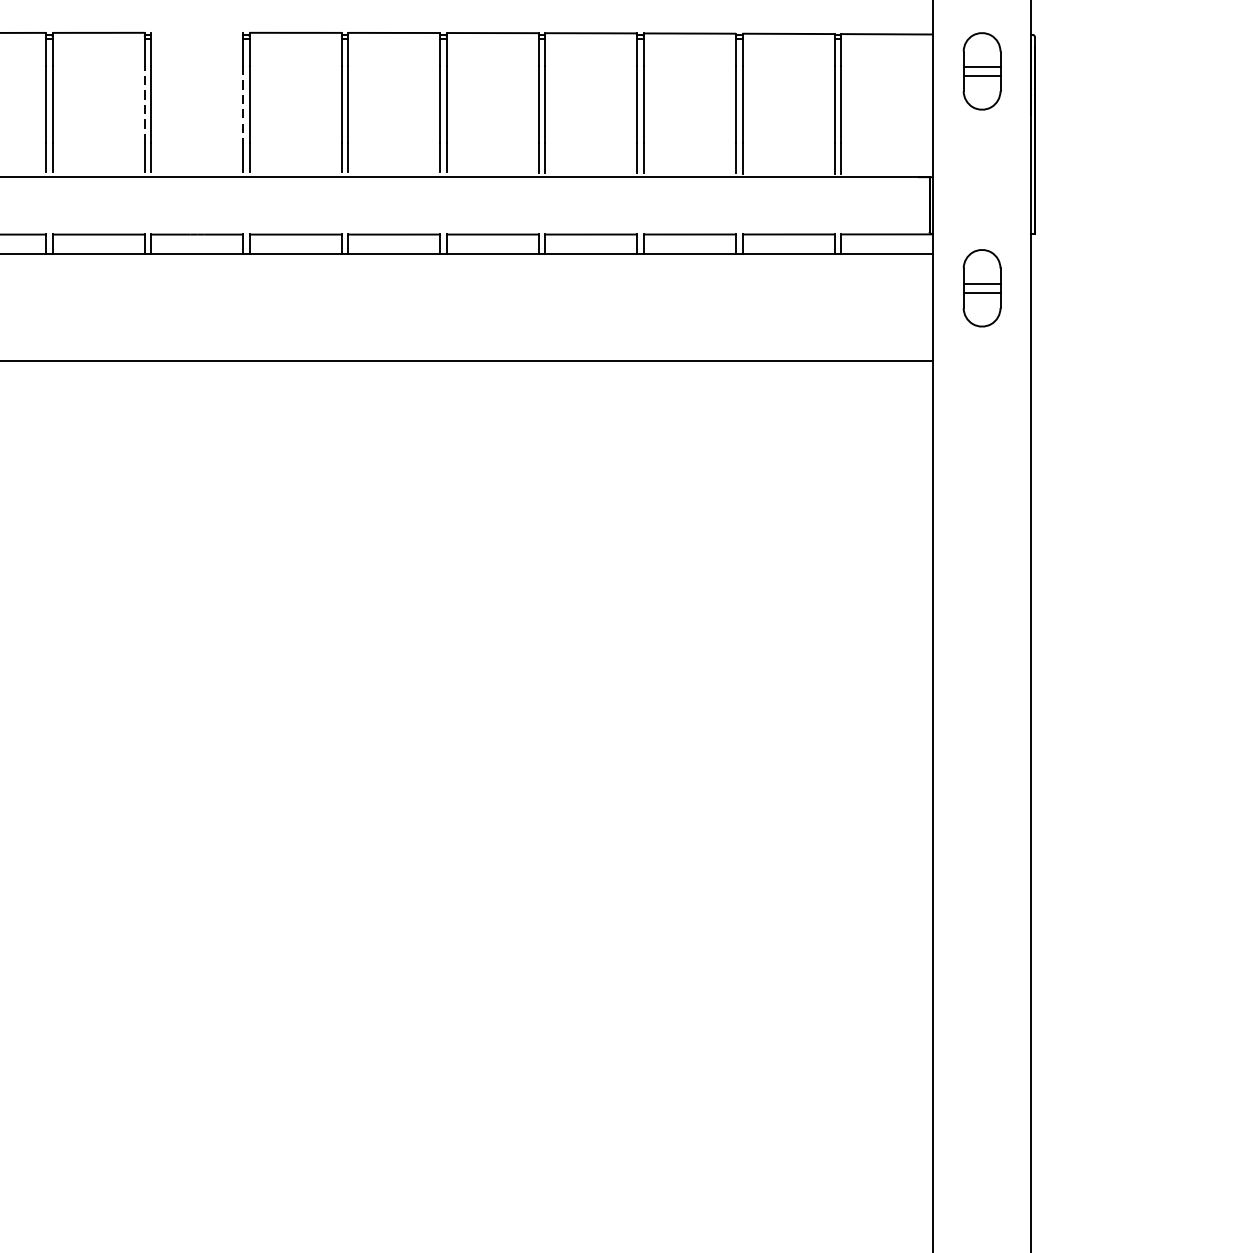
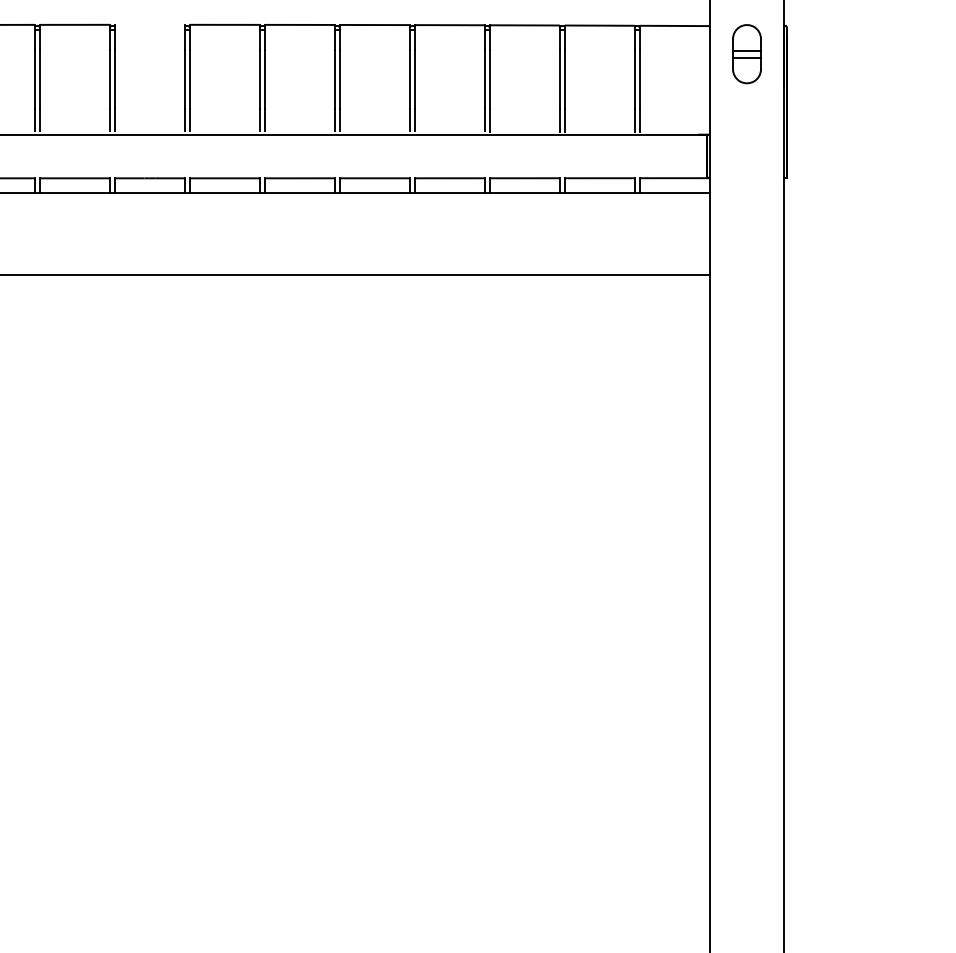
line: (144, 103) -> (109, 78), dashed -> solid
line: (242, 104) -> (184, 79), dashed -> solid
part: (981, 288) -> (746, 219), removed

